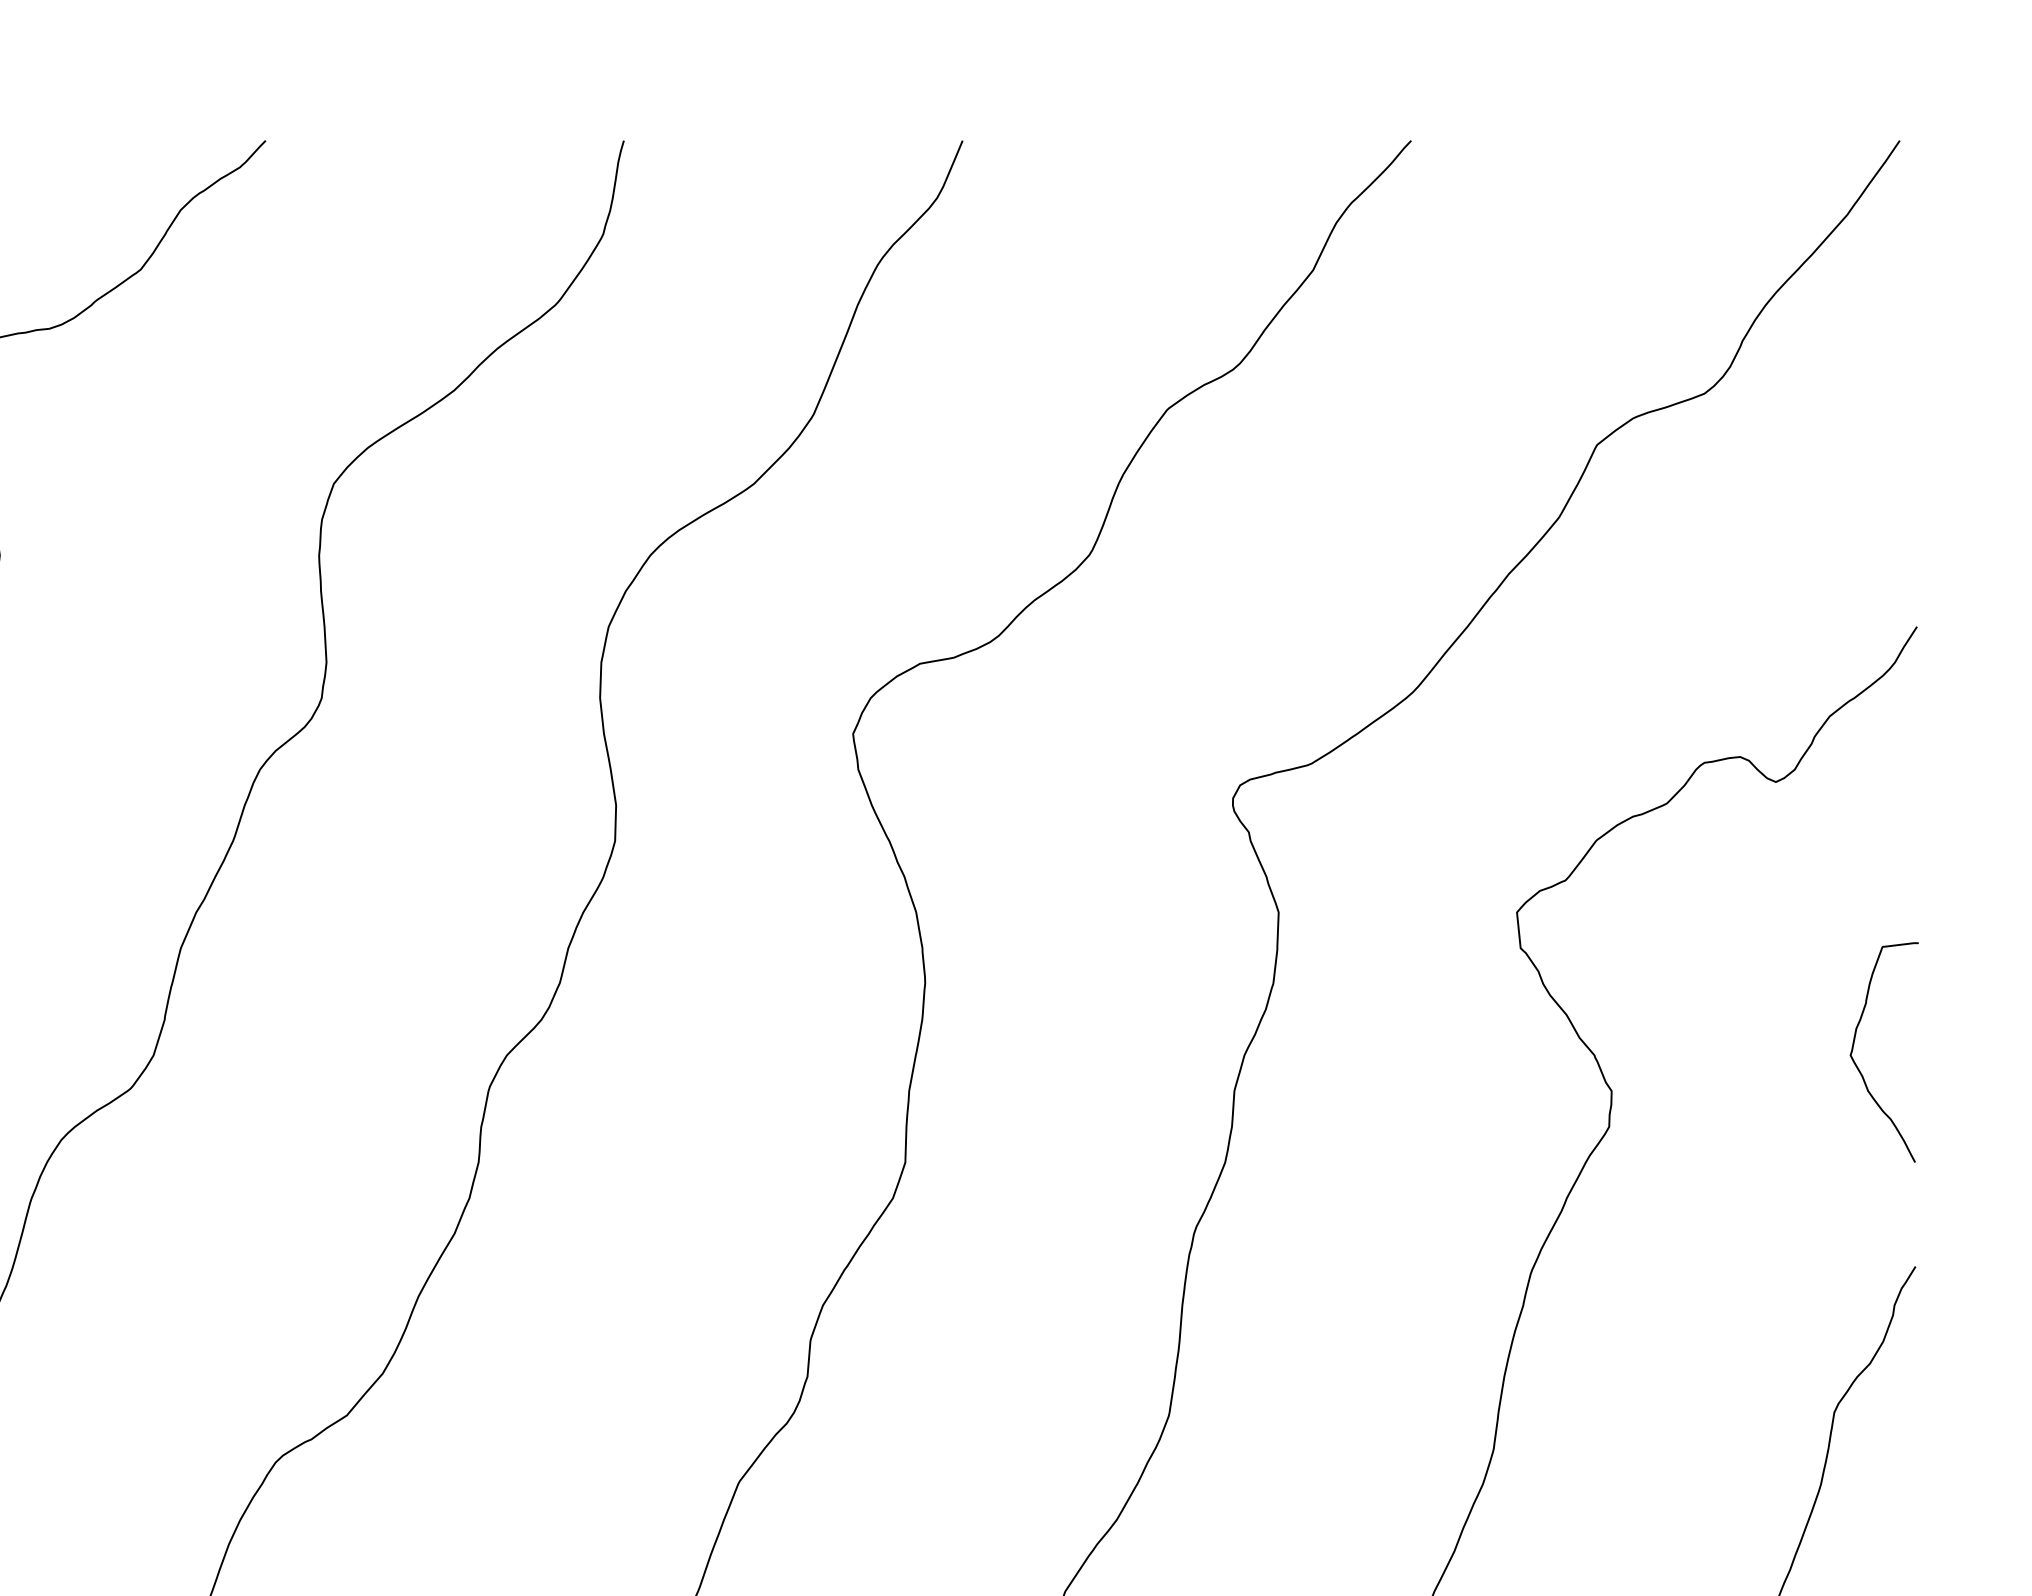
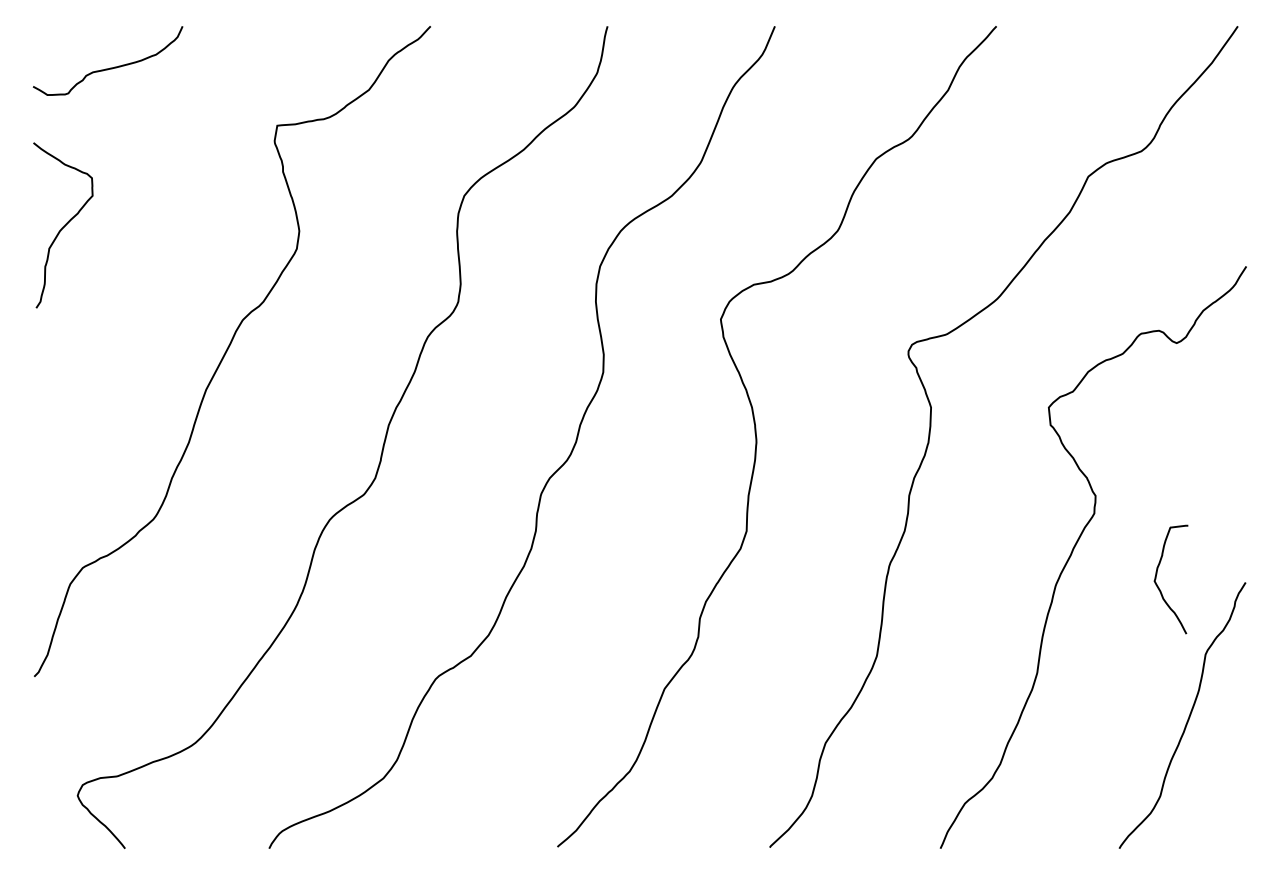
curve: (1860, 1068) -> (1159, 587), moved

